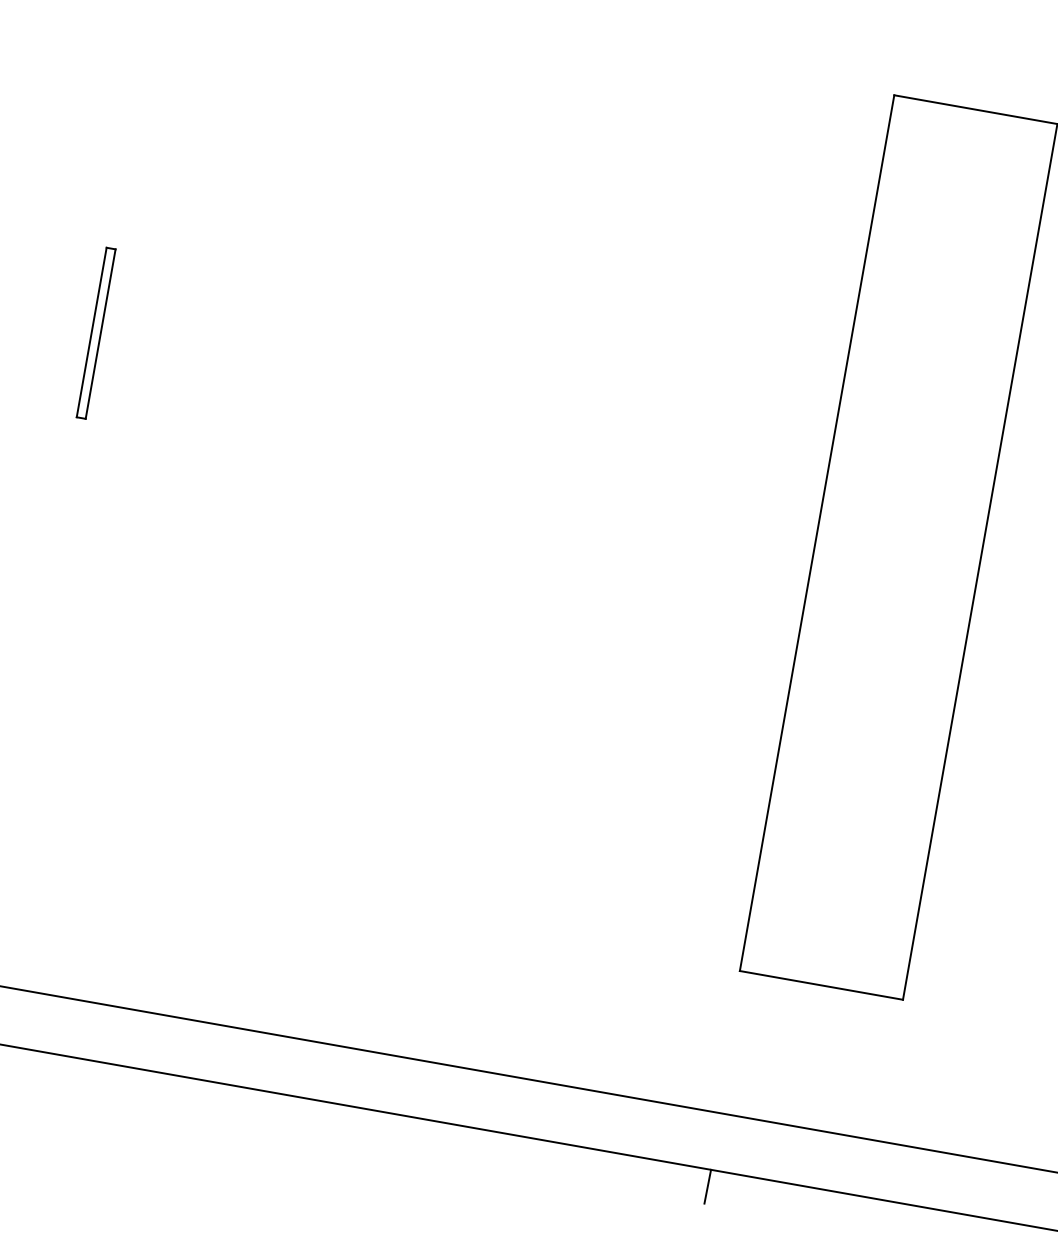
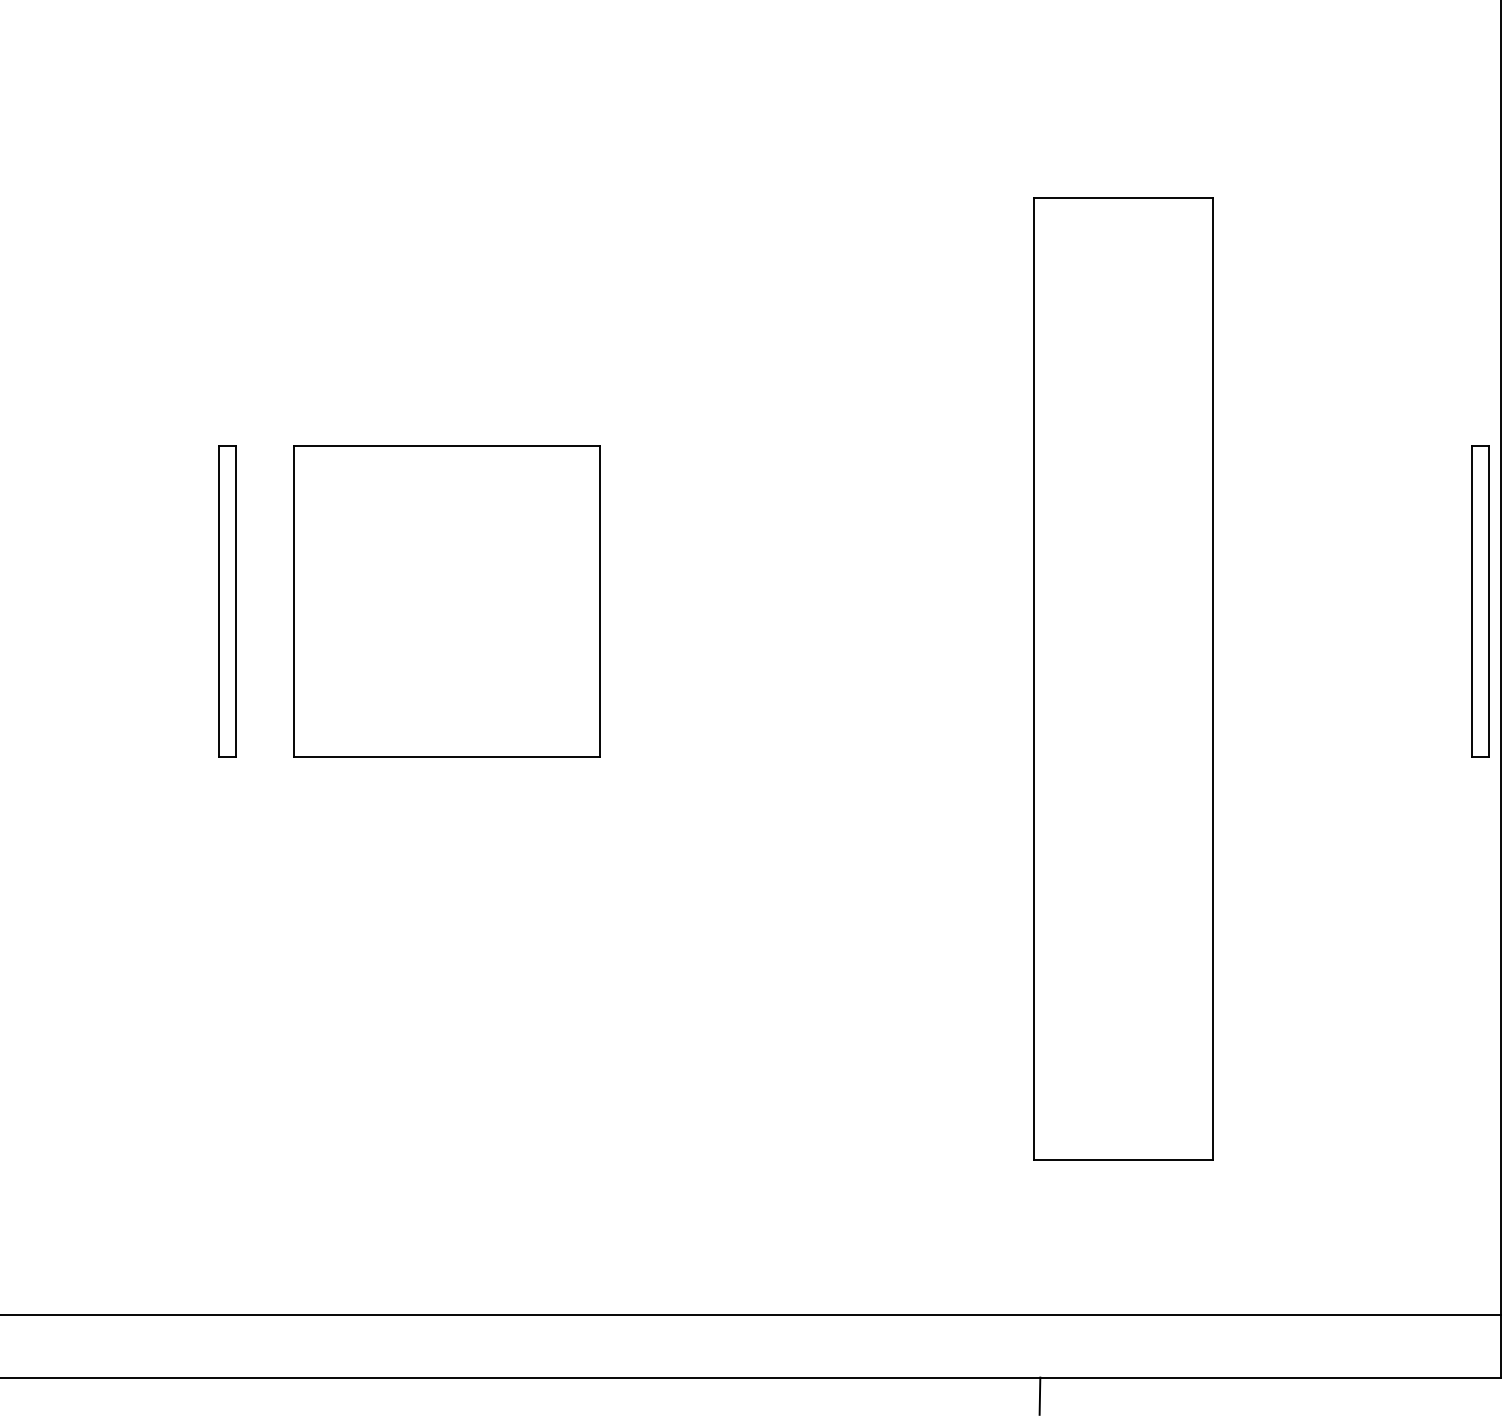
part: (96, 333) -> (227, 601), size x1.67
part: (295, 368) -> (446, 601), added

